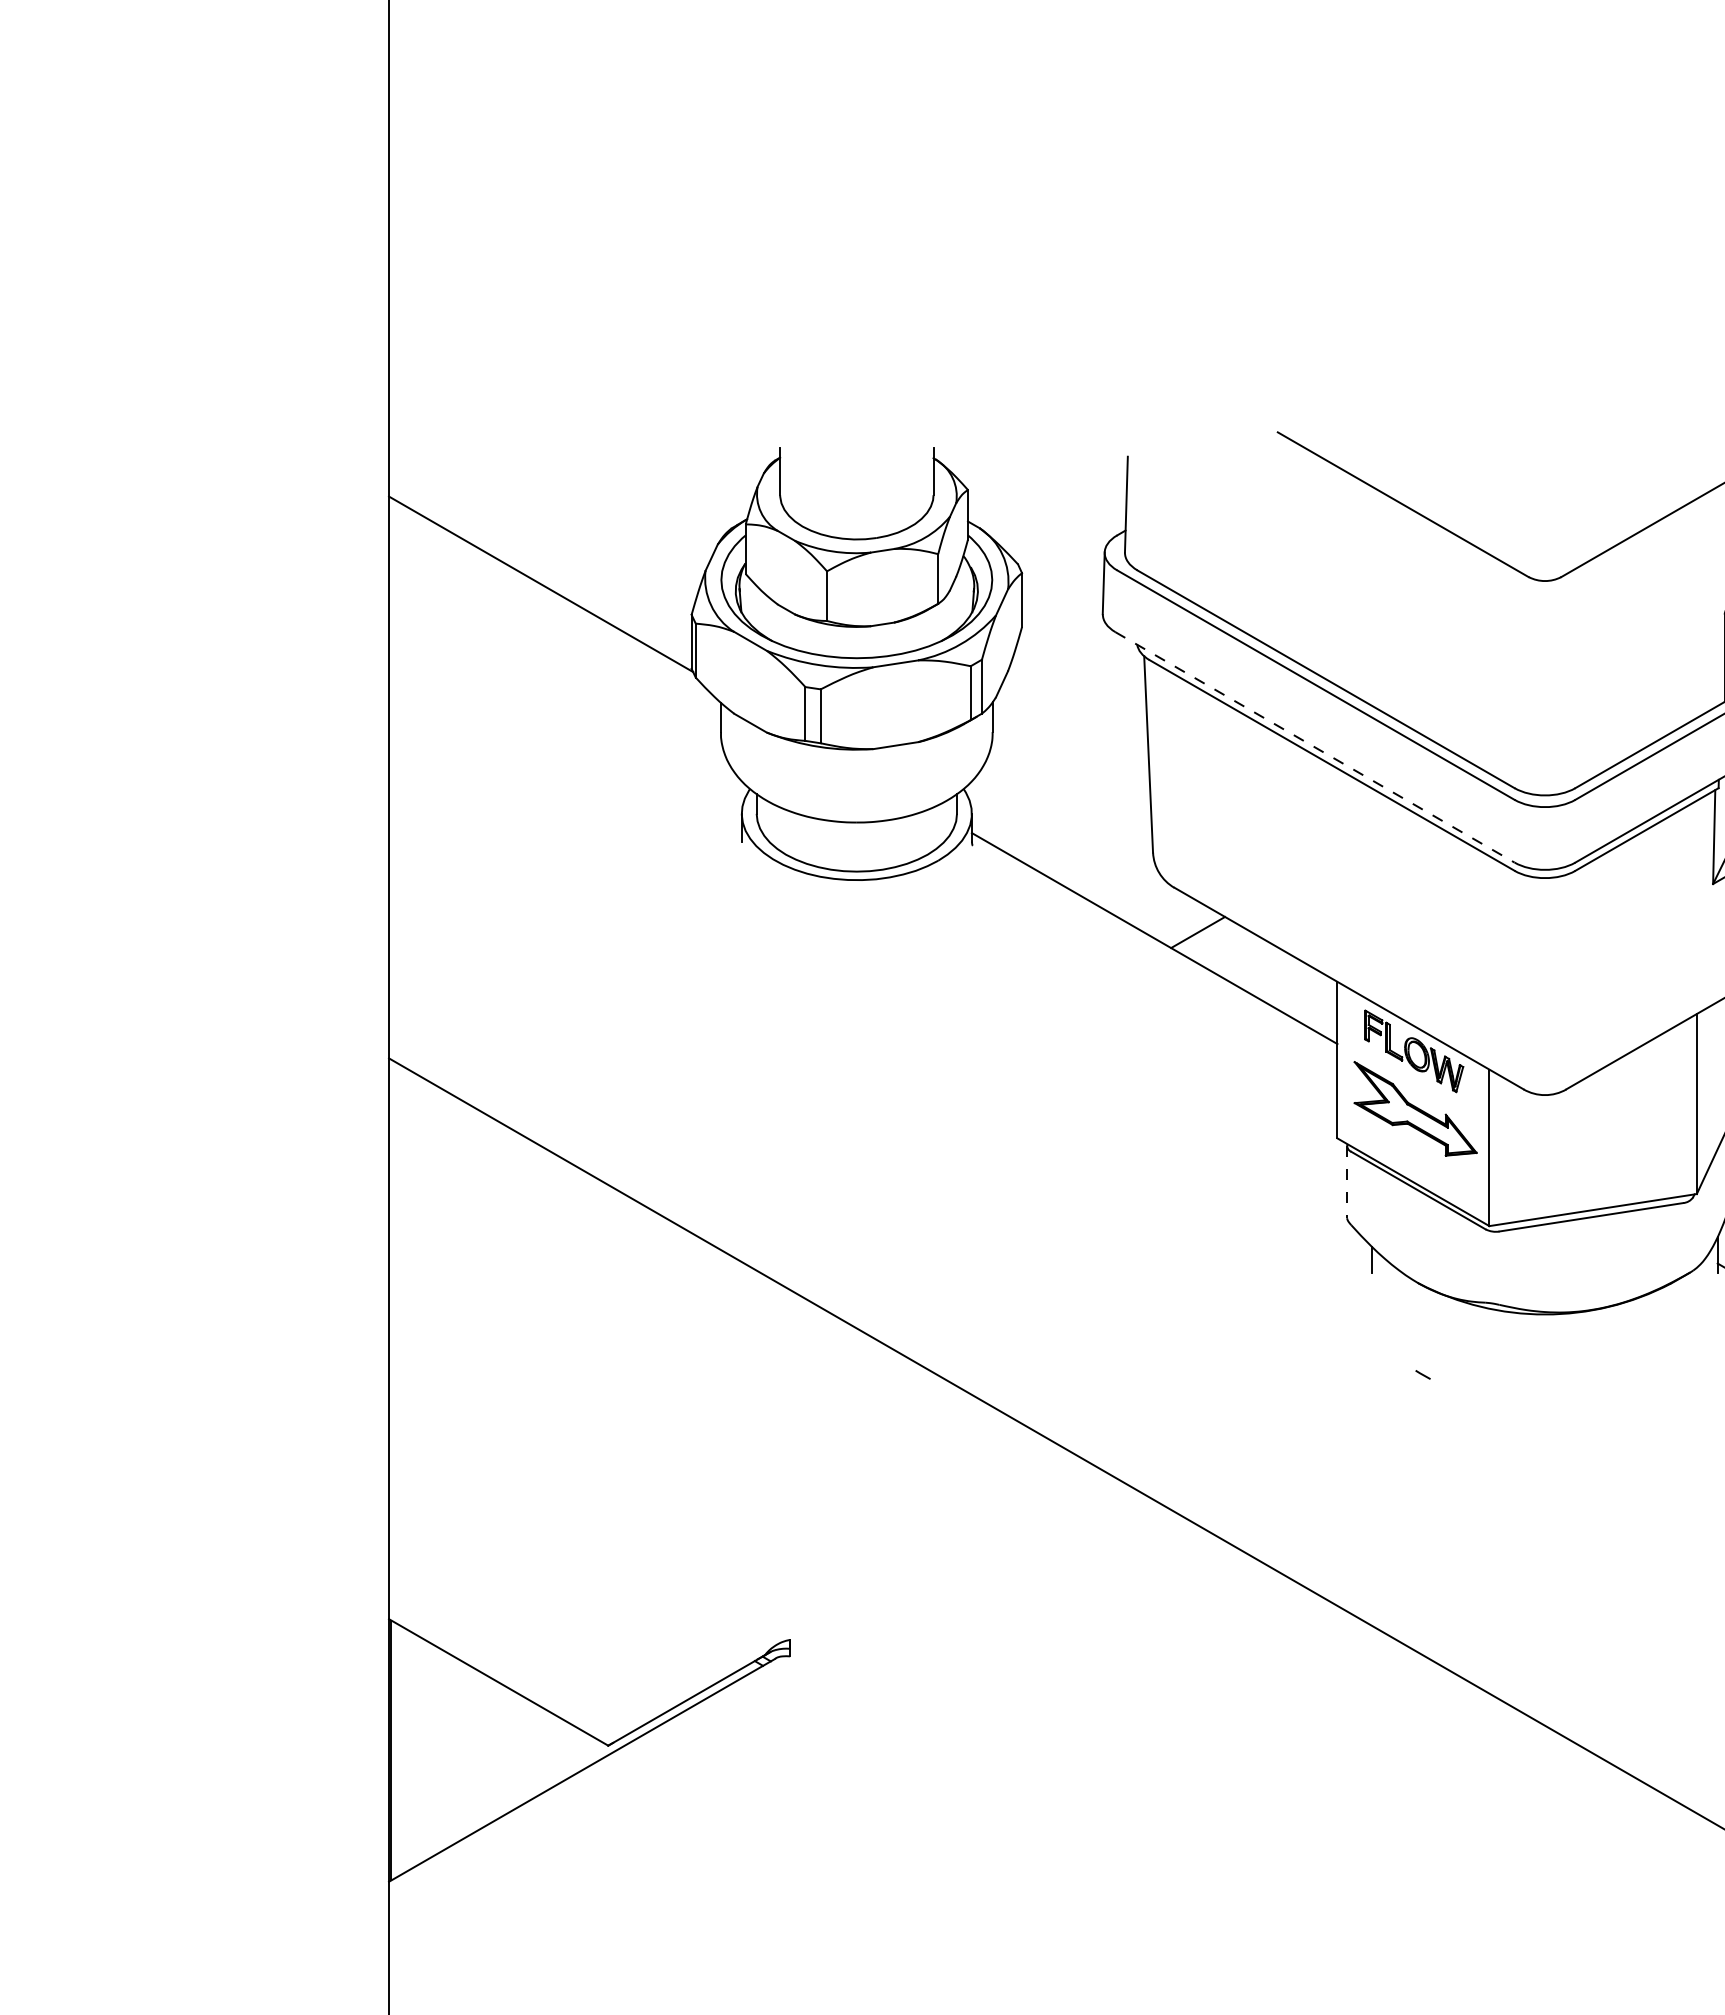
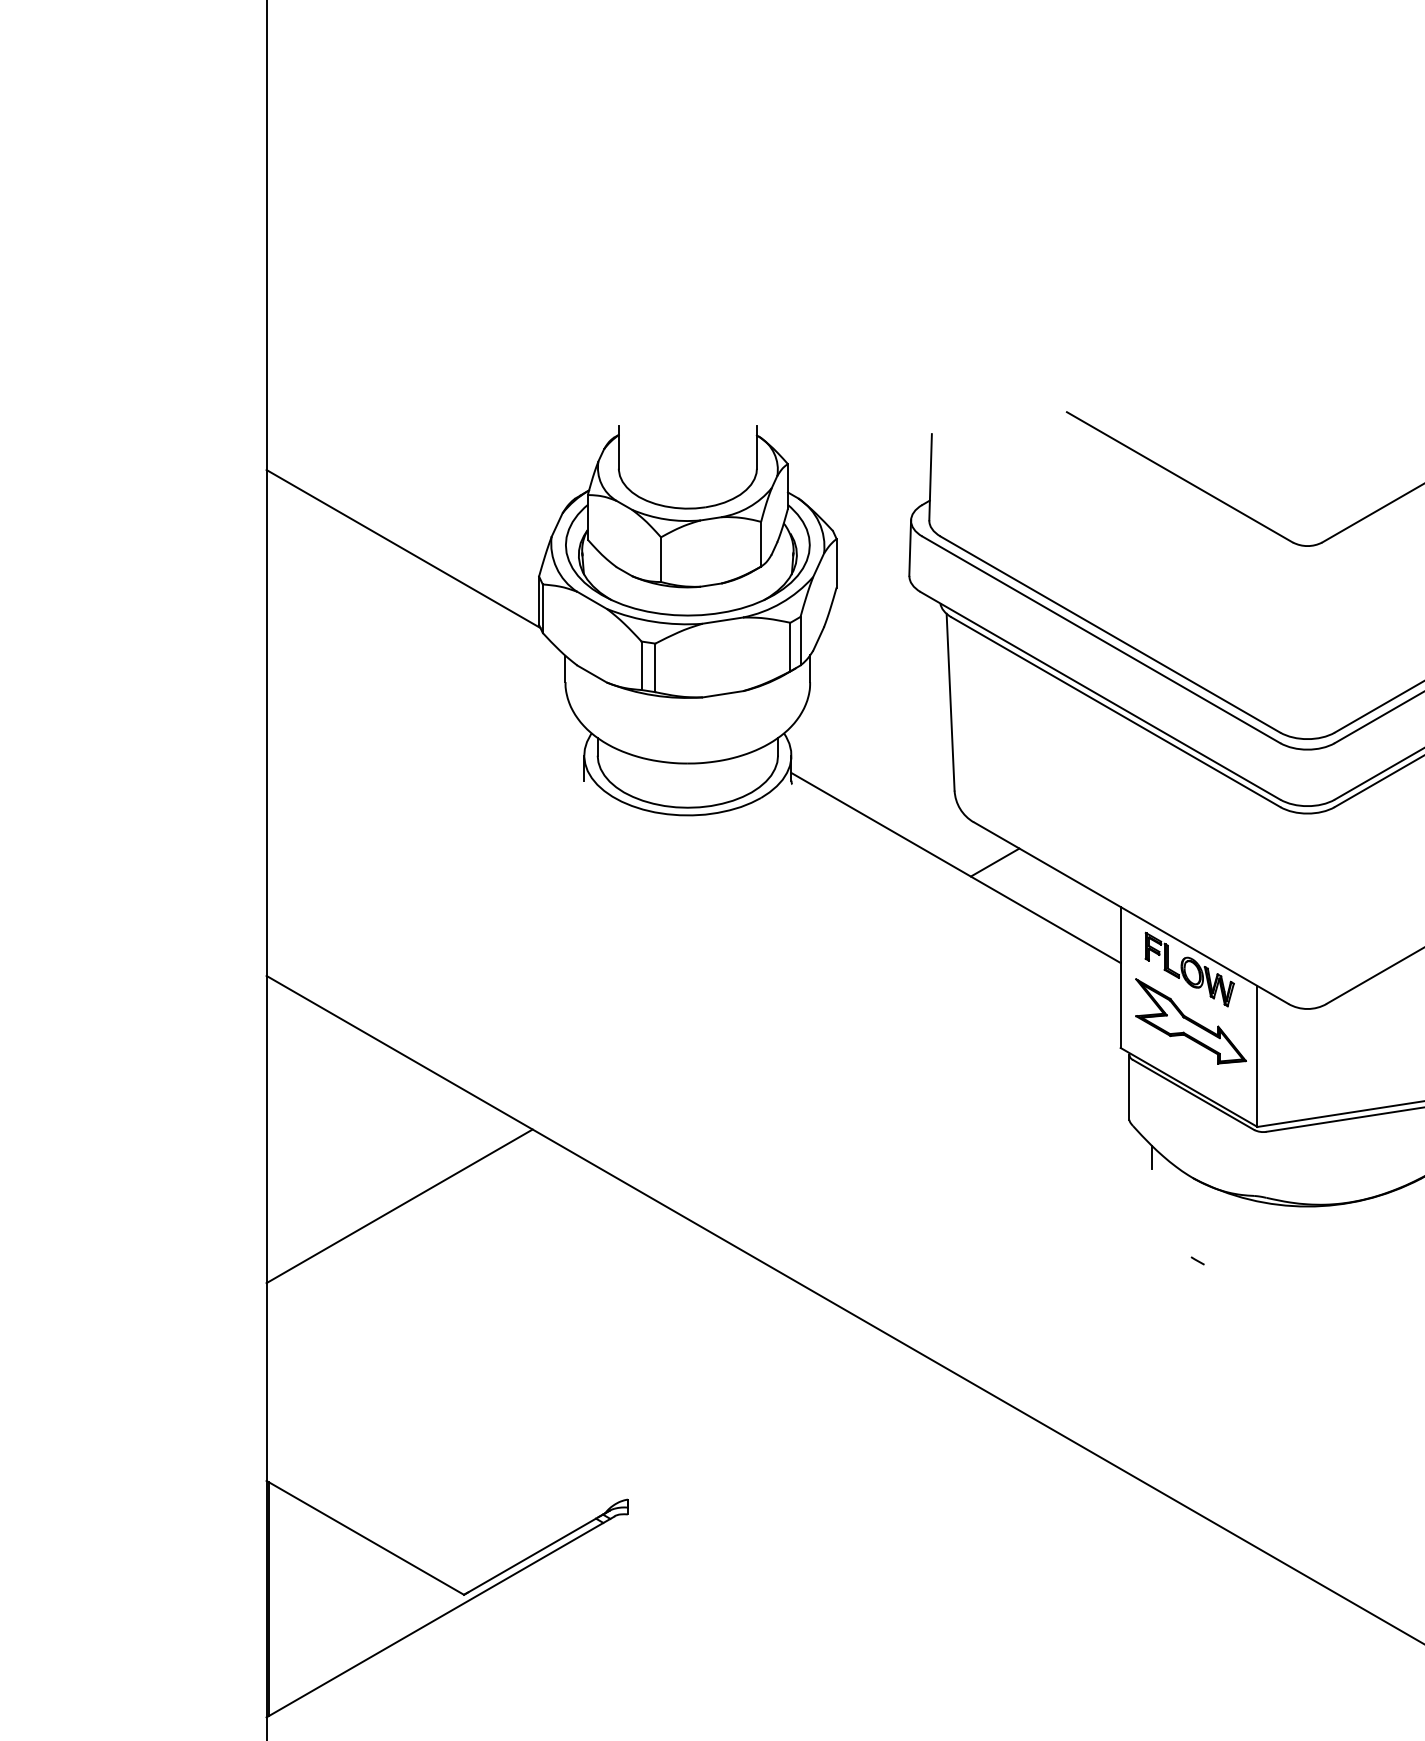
line: (1315, 747) -> (1100, 695), dashed -> solid
line: (1347, 1182) -> (1129, 1087), dashed -> solid
line: (536, 1313) -> (399, 1205), added

